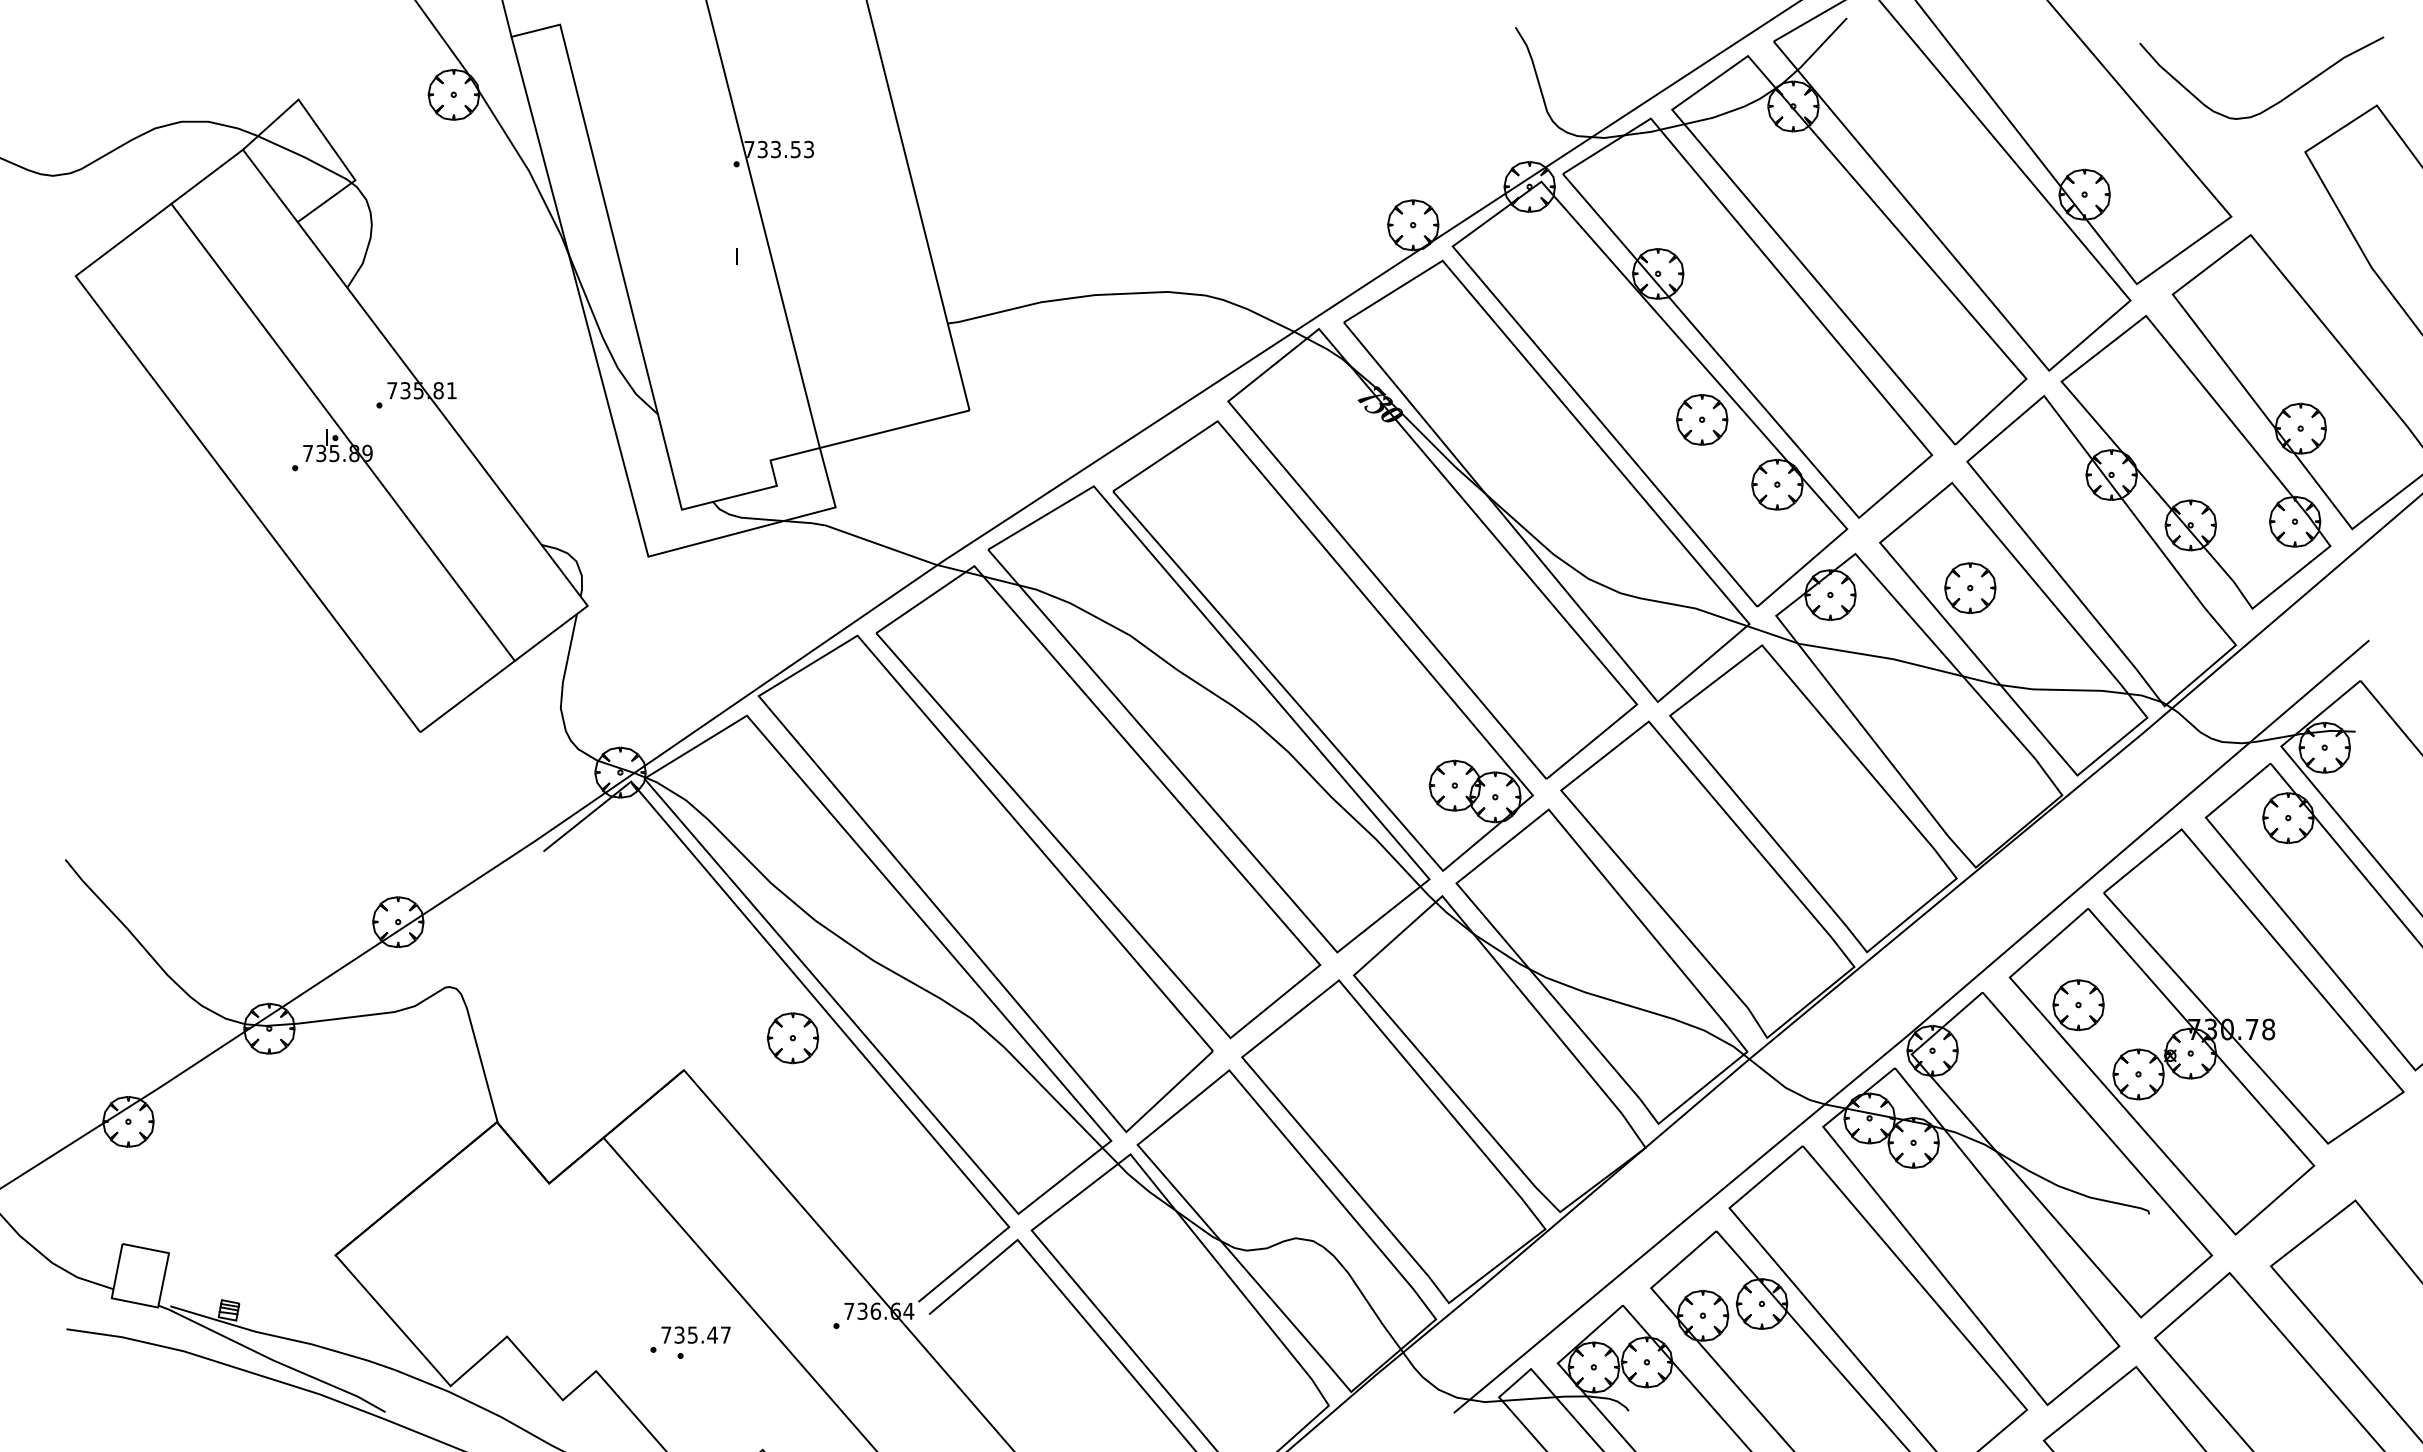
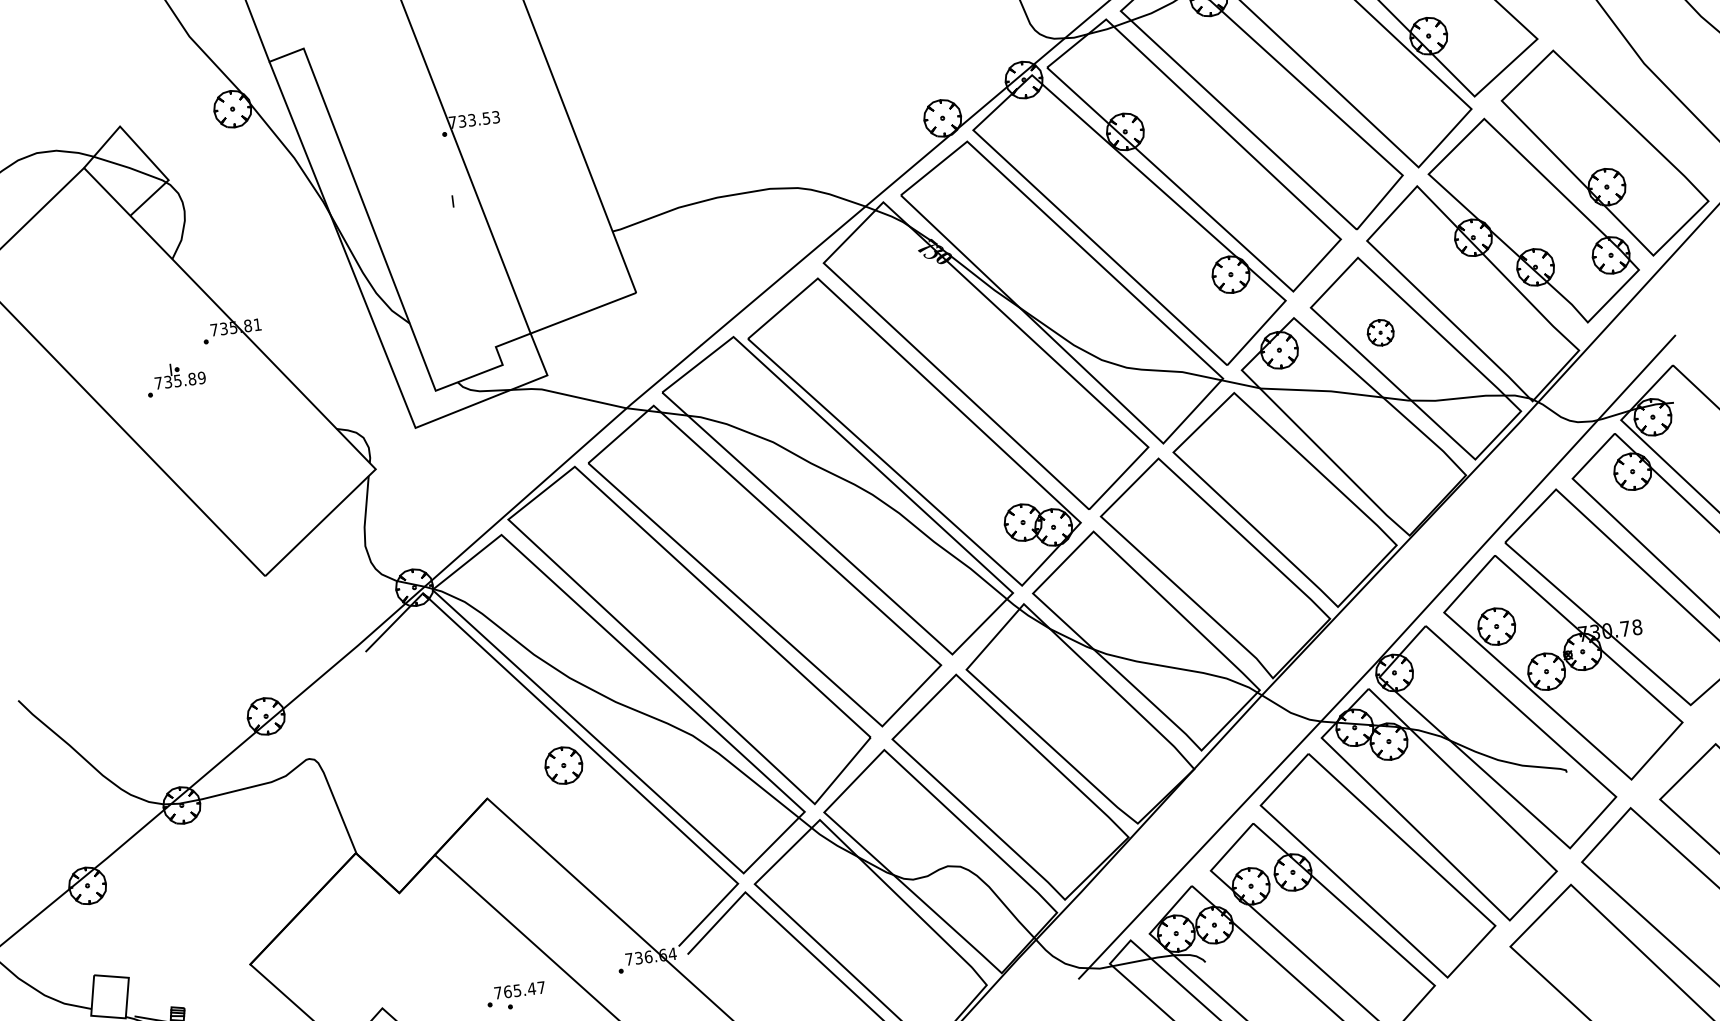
part: (1702, 419) -> (1170, 233), removed
line: (342, 431) -> (181, 364), removed
part: (1970, 588) -> (1380, 332), size x0.7
text: (679, 1334) -> (507, 991), 735.47 -> 765.47

